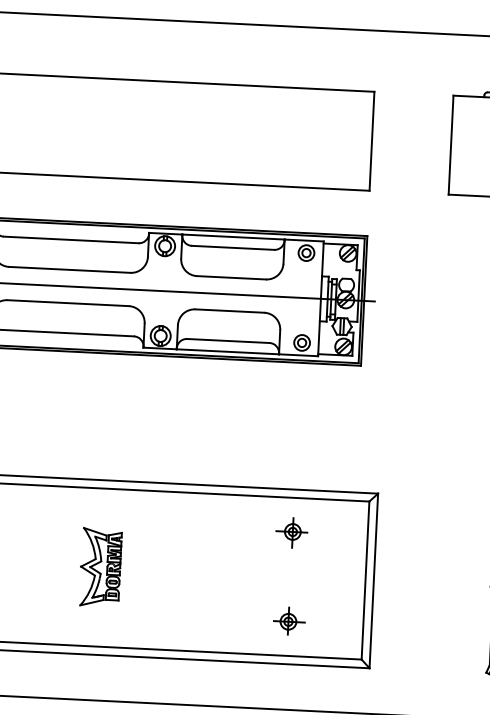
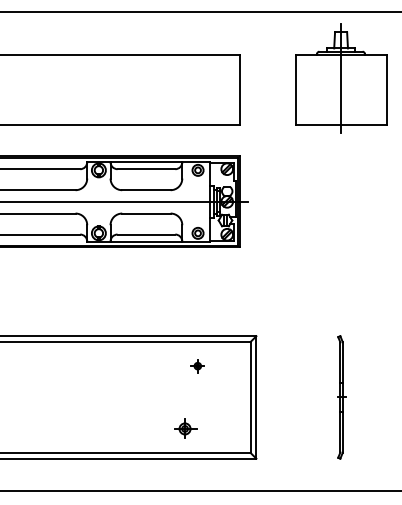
part: (292, 532) -> (197, 366), size x0.6
part: (100, 567) -> (64, 397), removed
part: (289, 621) -> (185, 428), moved

